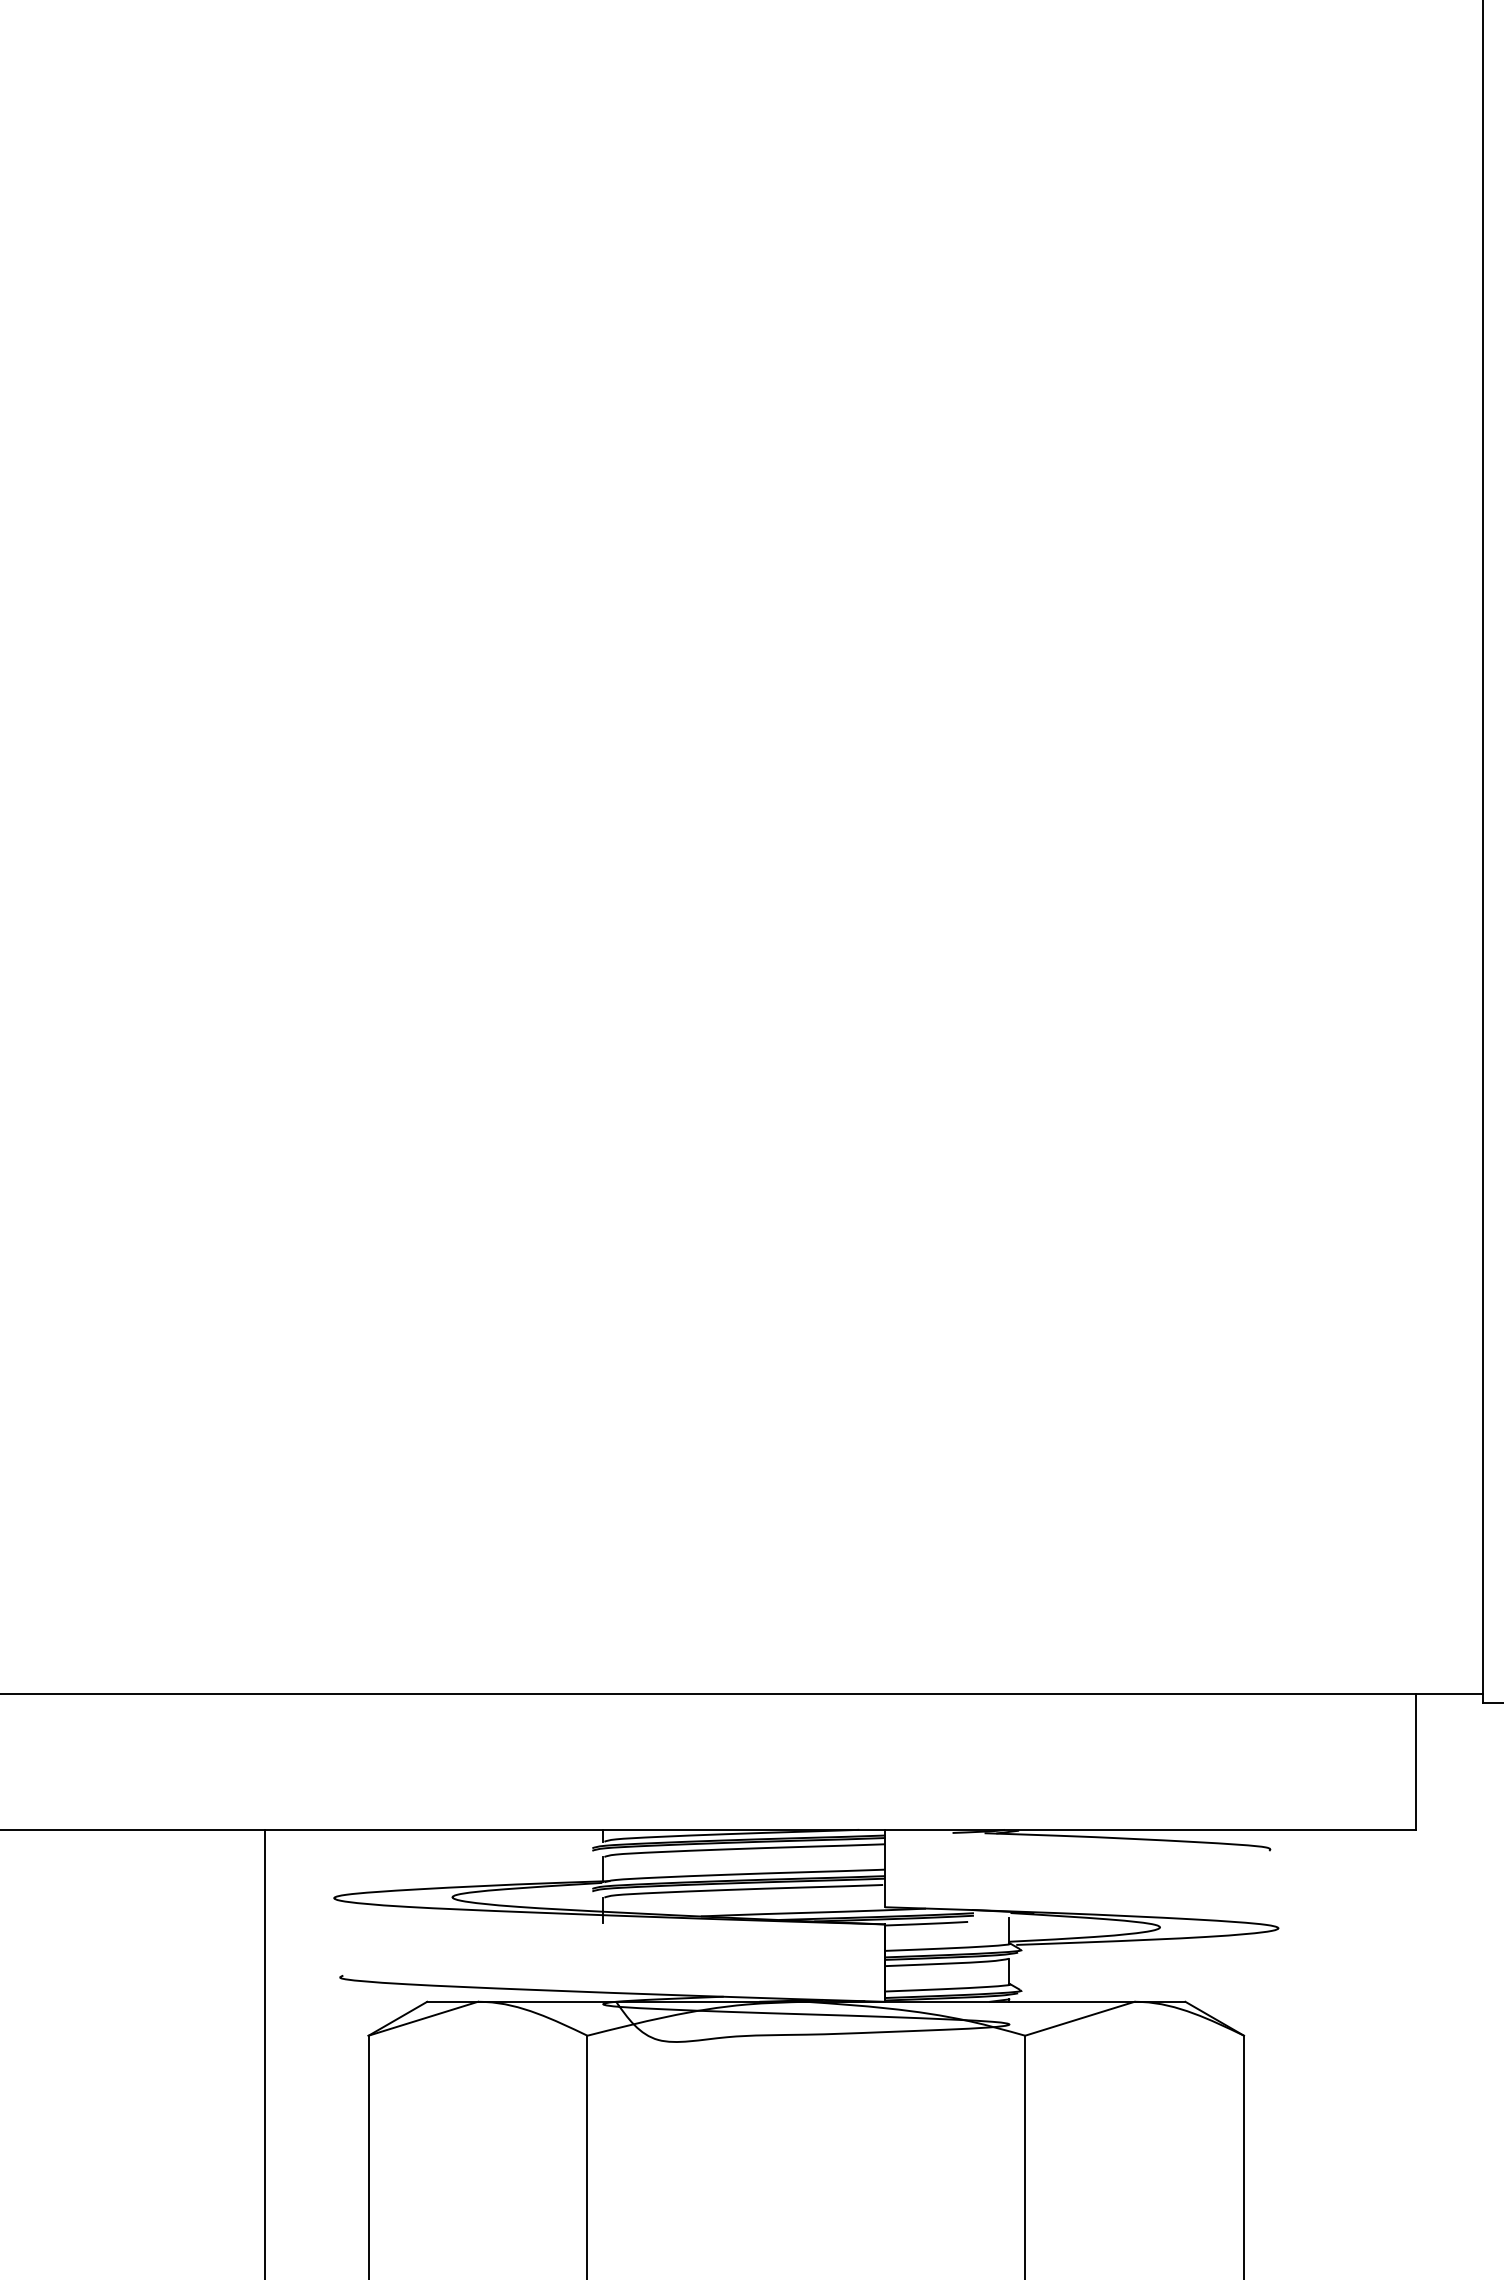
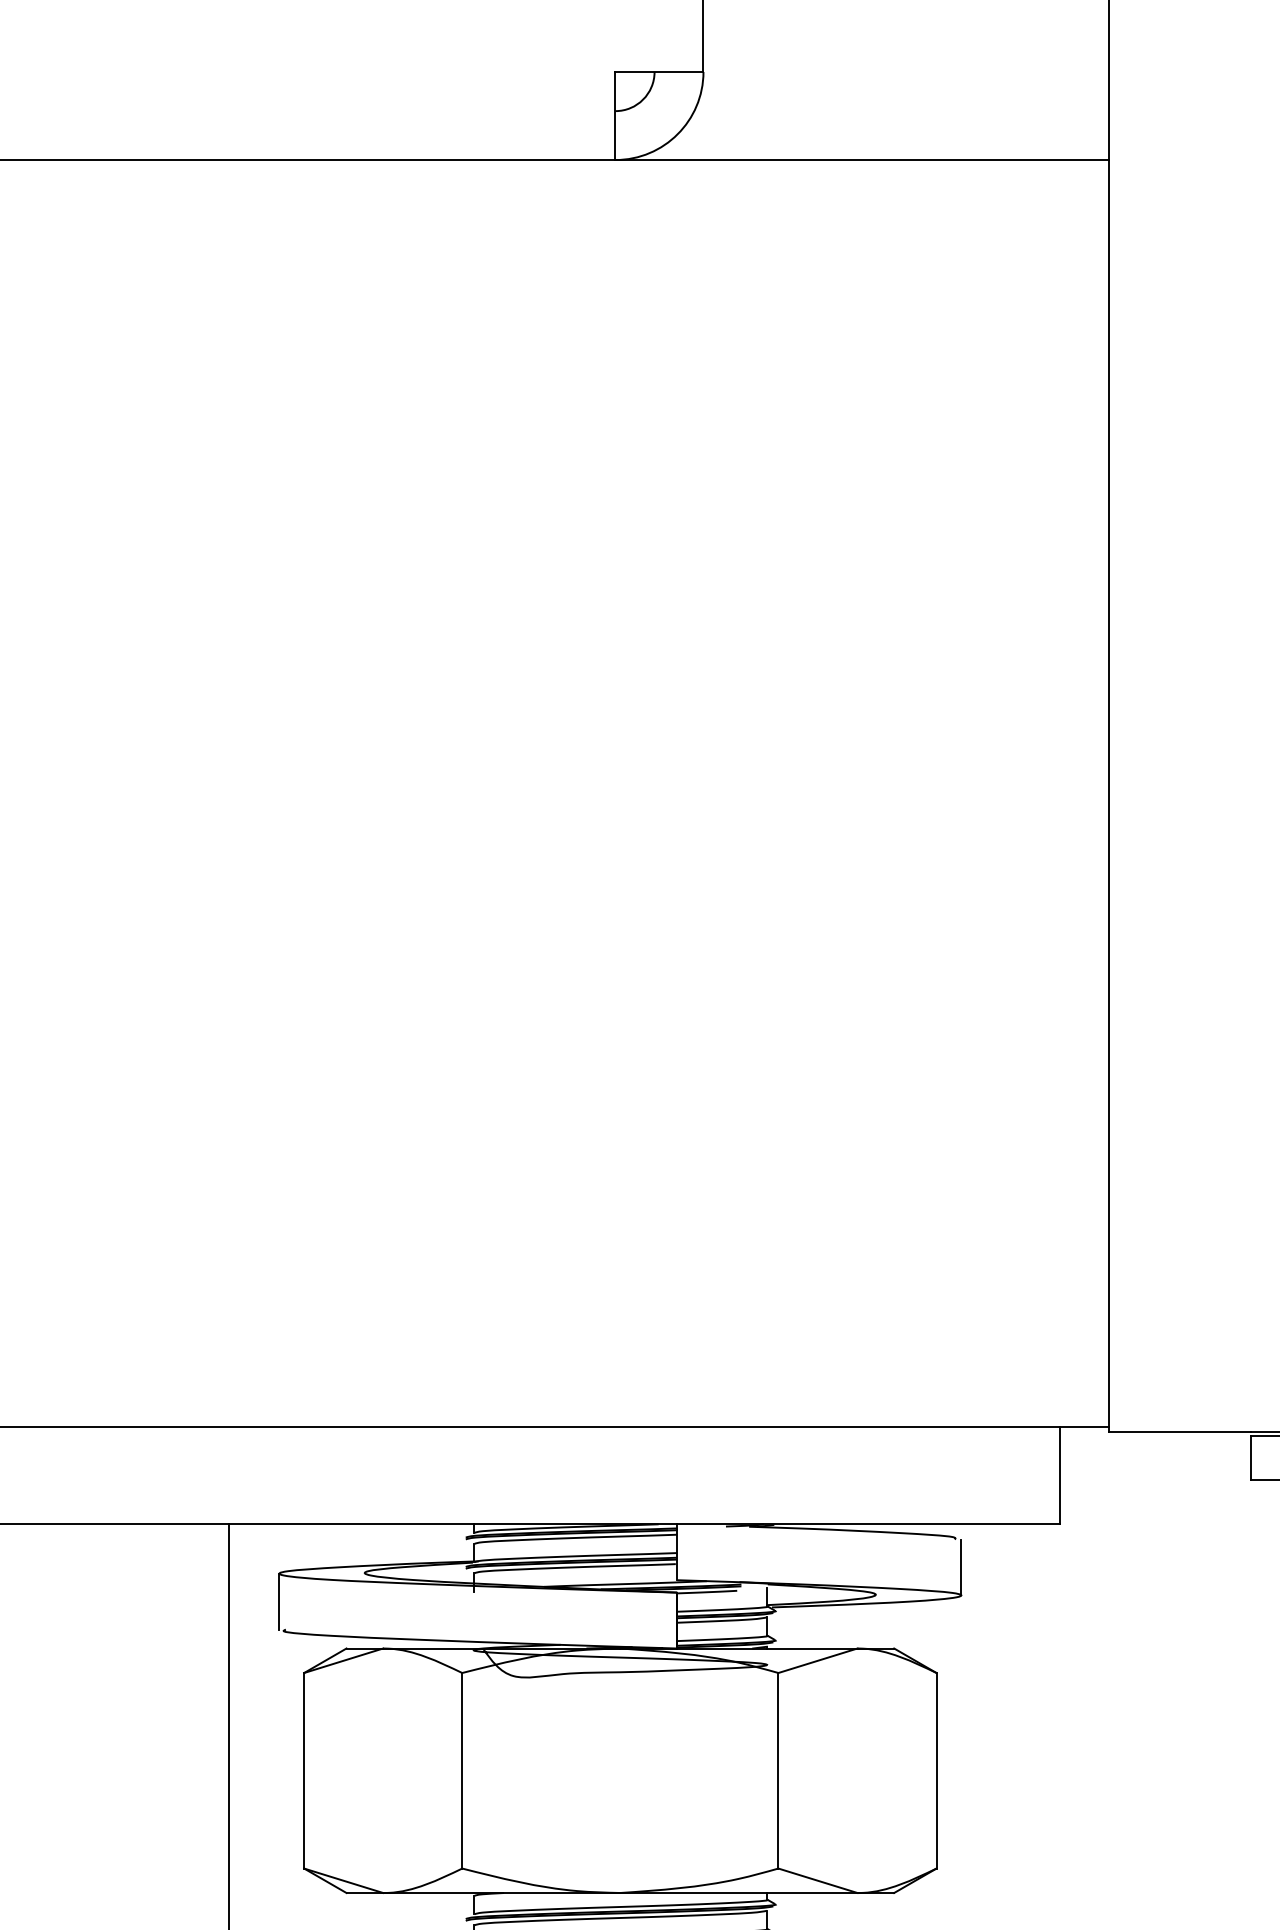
line: (1278, 1889) -> (961, 1567), added
line: (334, 1936) -> (279, 1601), added

